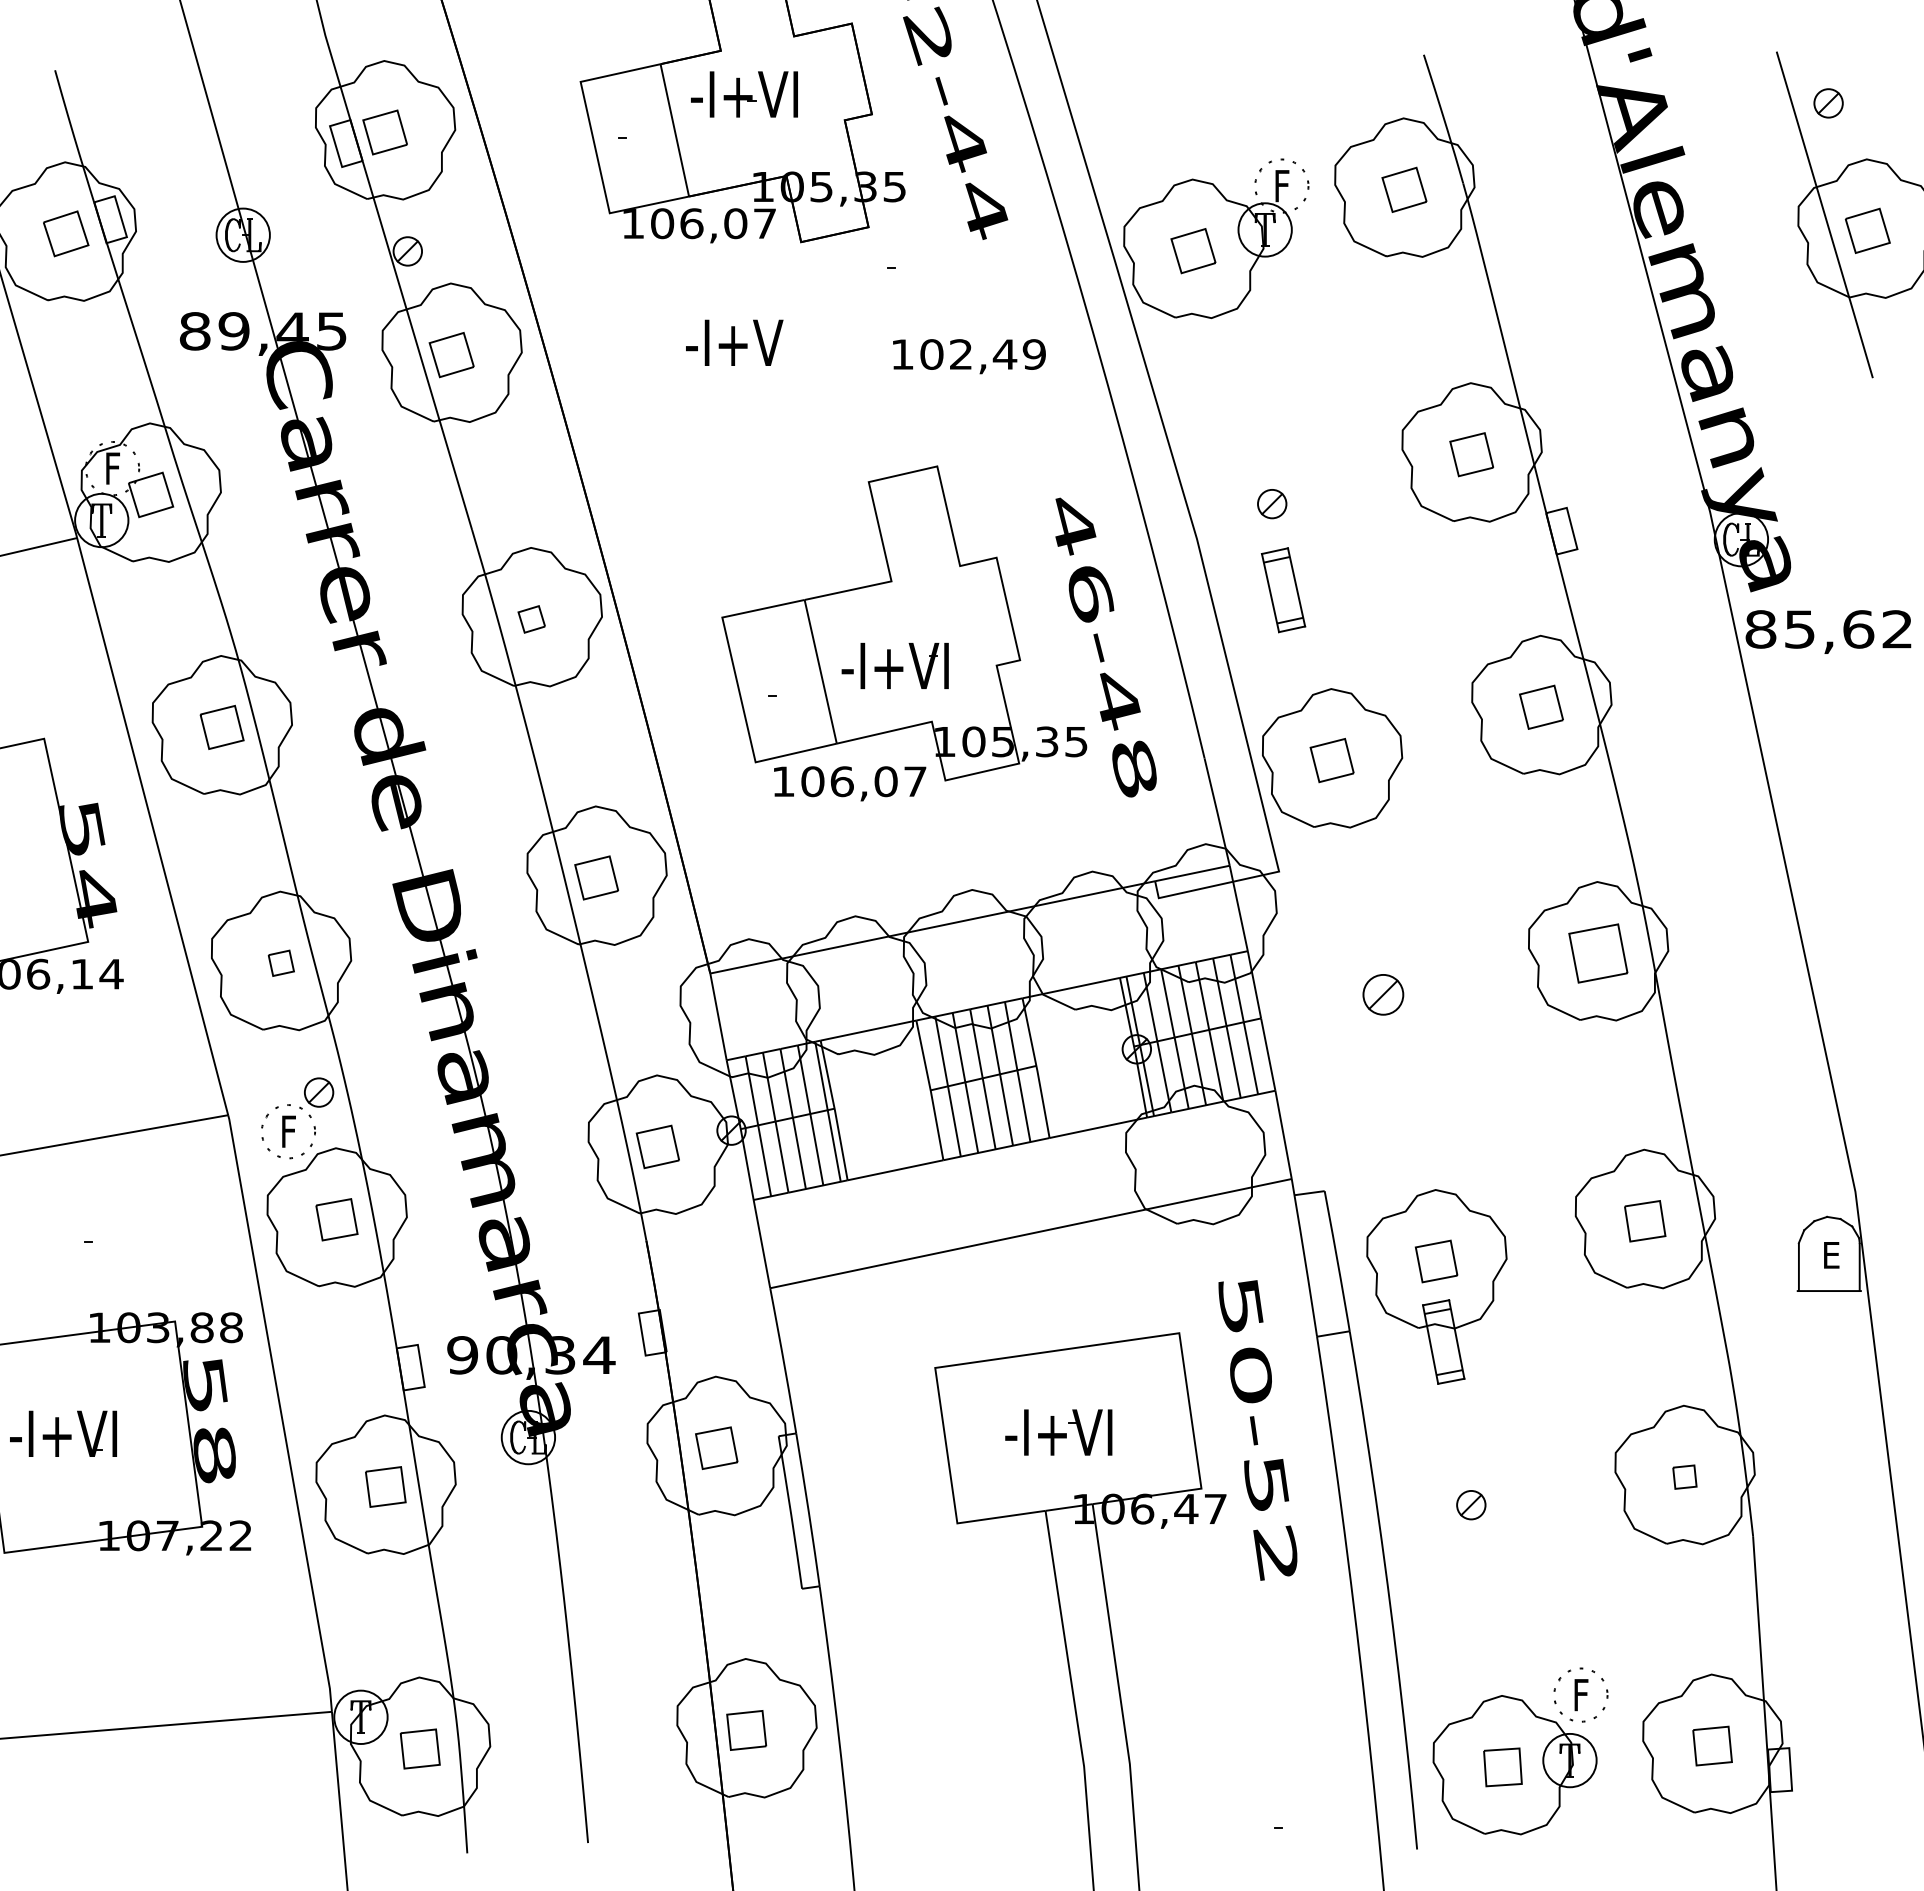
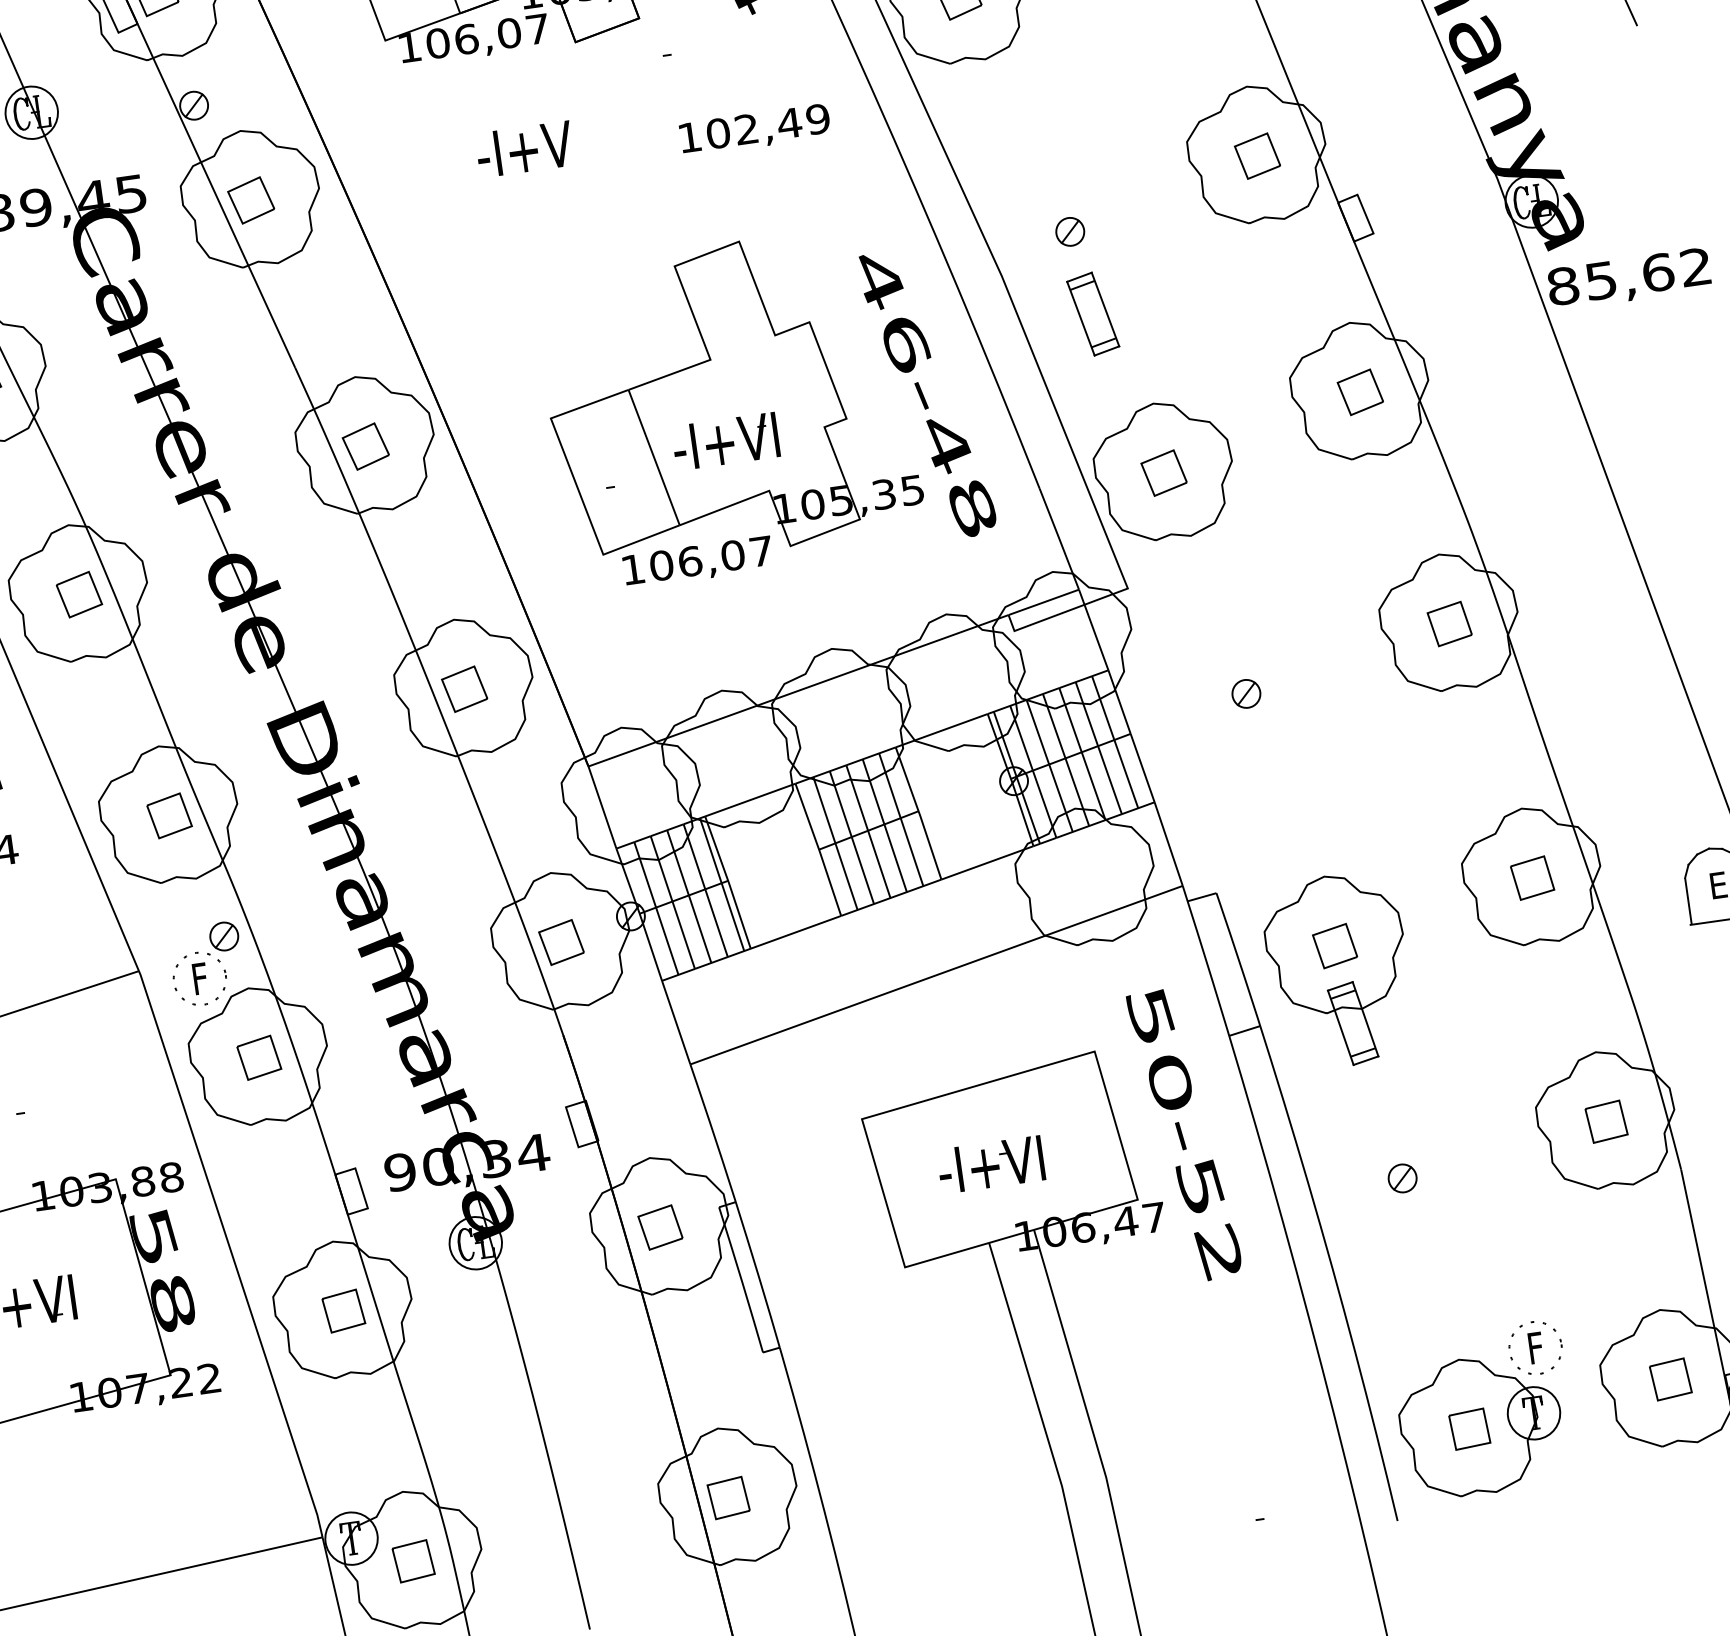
part: (531, 619) -> (365, 446), size x1.67
part: (1597, 953) -> (1449, 624), size x0.71
part: (281, 963) -> (169, 816), size x1.67
part: (1383, 994) -> (1246, 693), size x0.71
part: (1684, 1476) -> (1606, 1121), size x1.67

